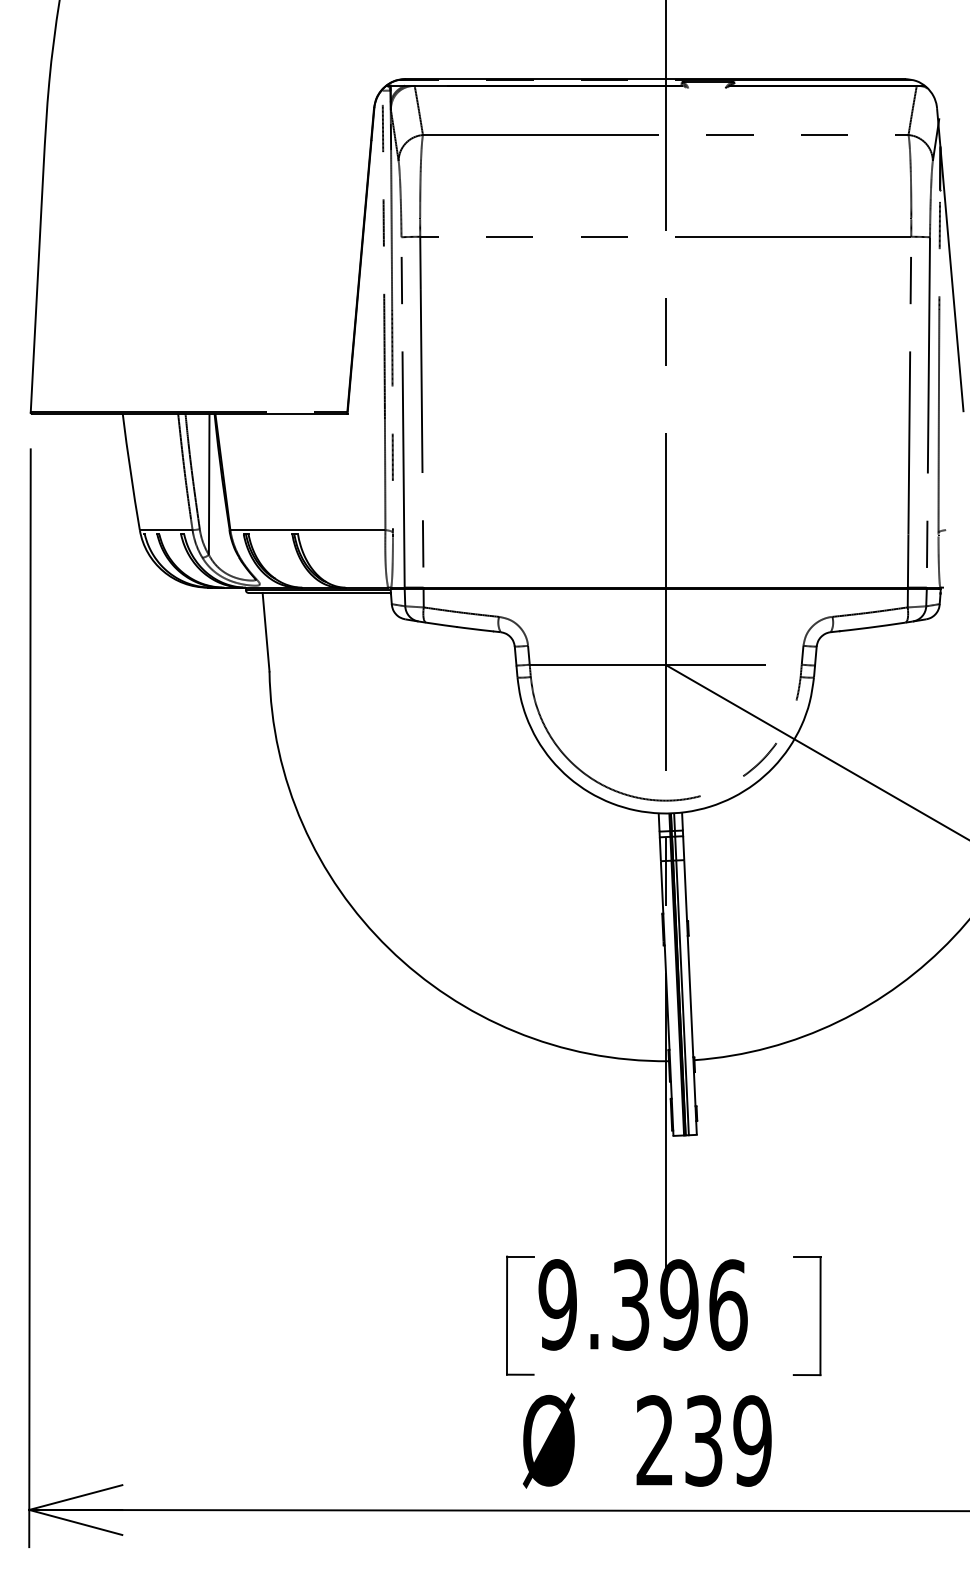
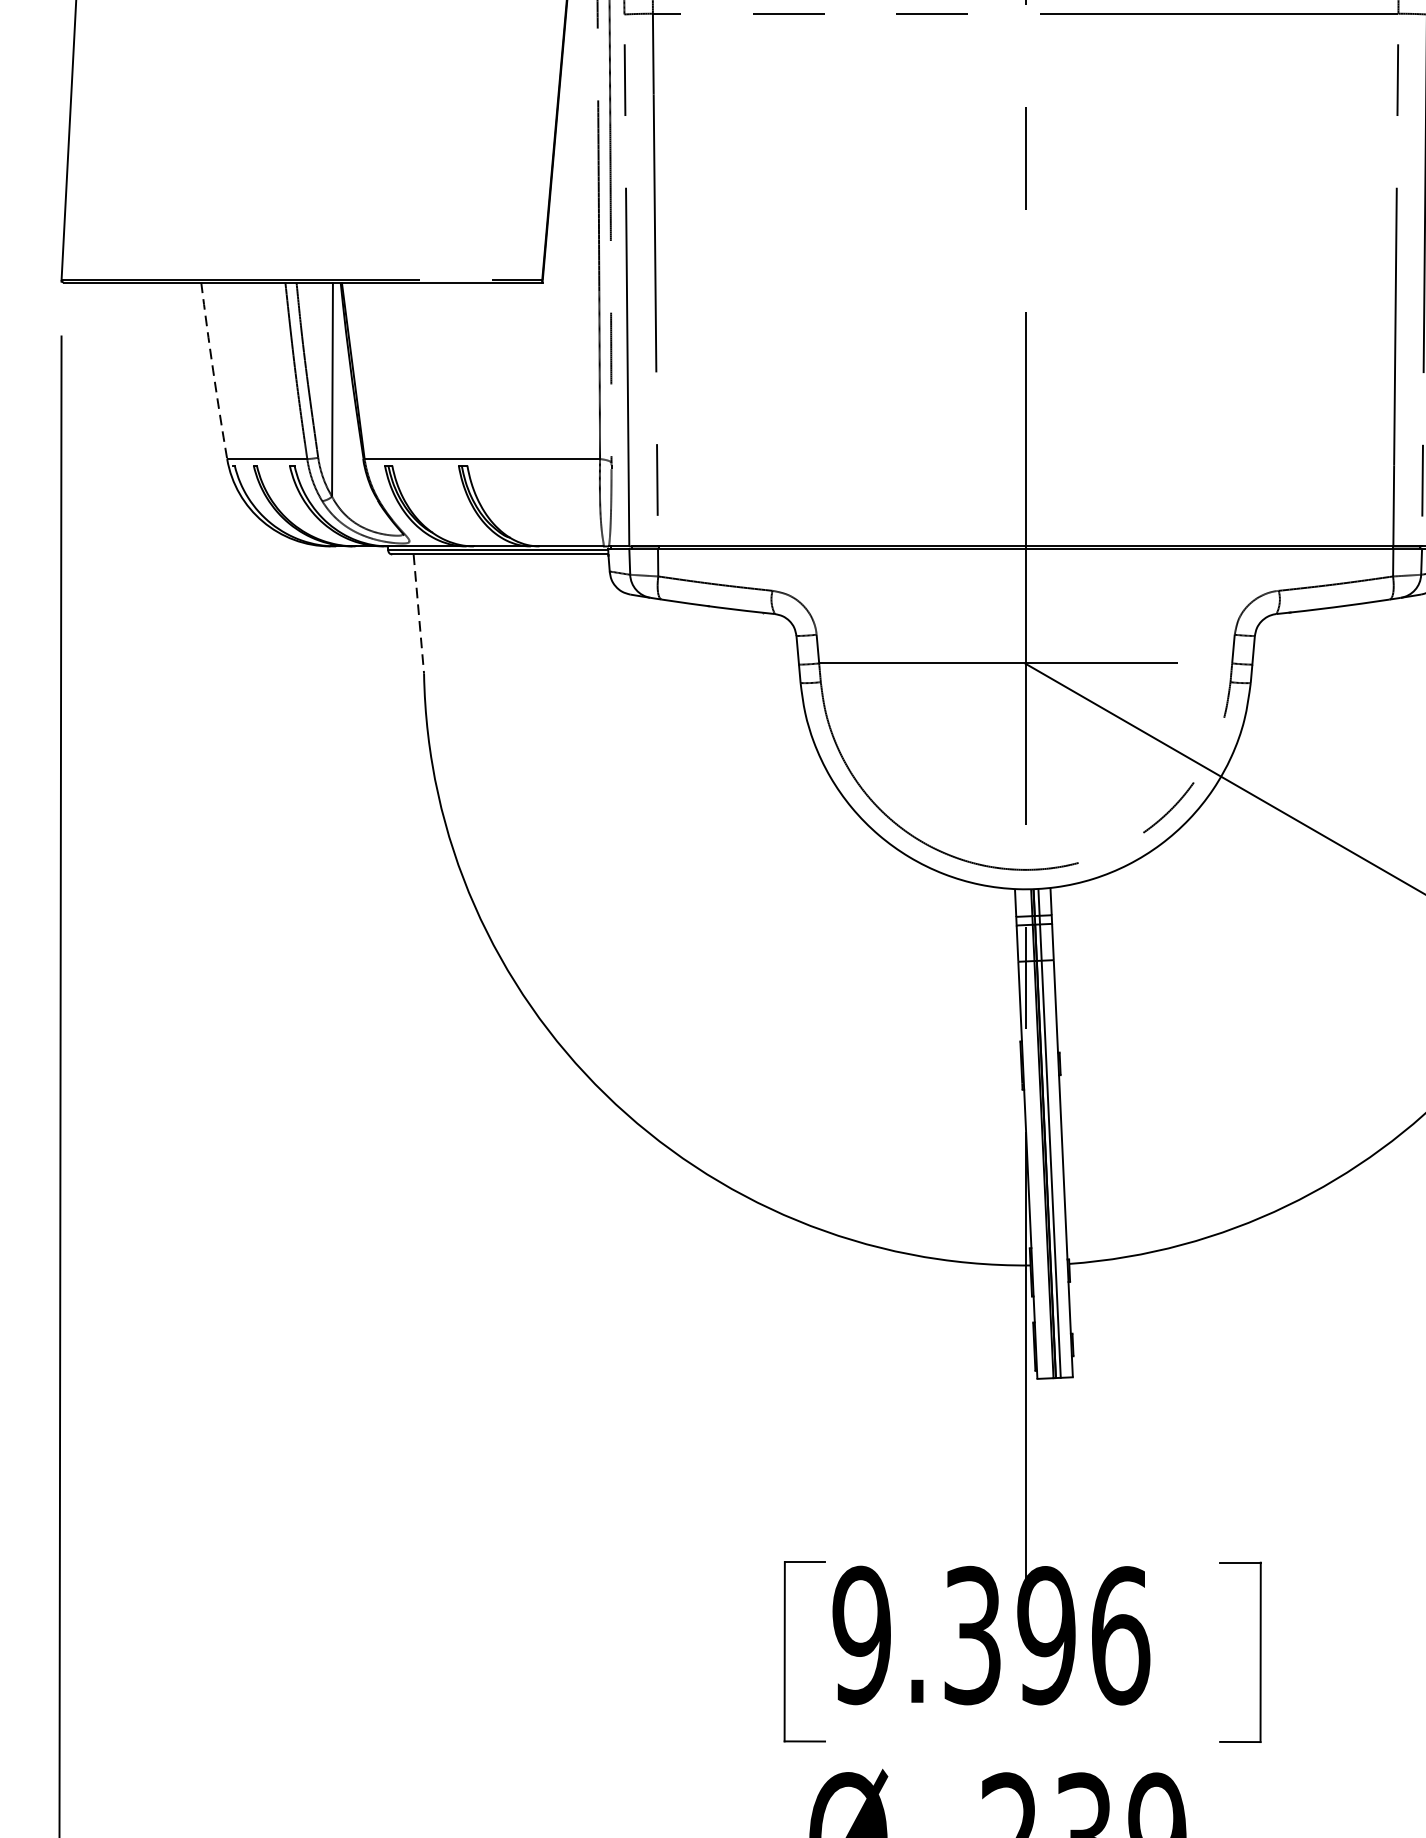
arc: (130, 472) -> (213, 371), solid -> dashed
line: (266, 632) -> (419, 614), solid -> dashed

